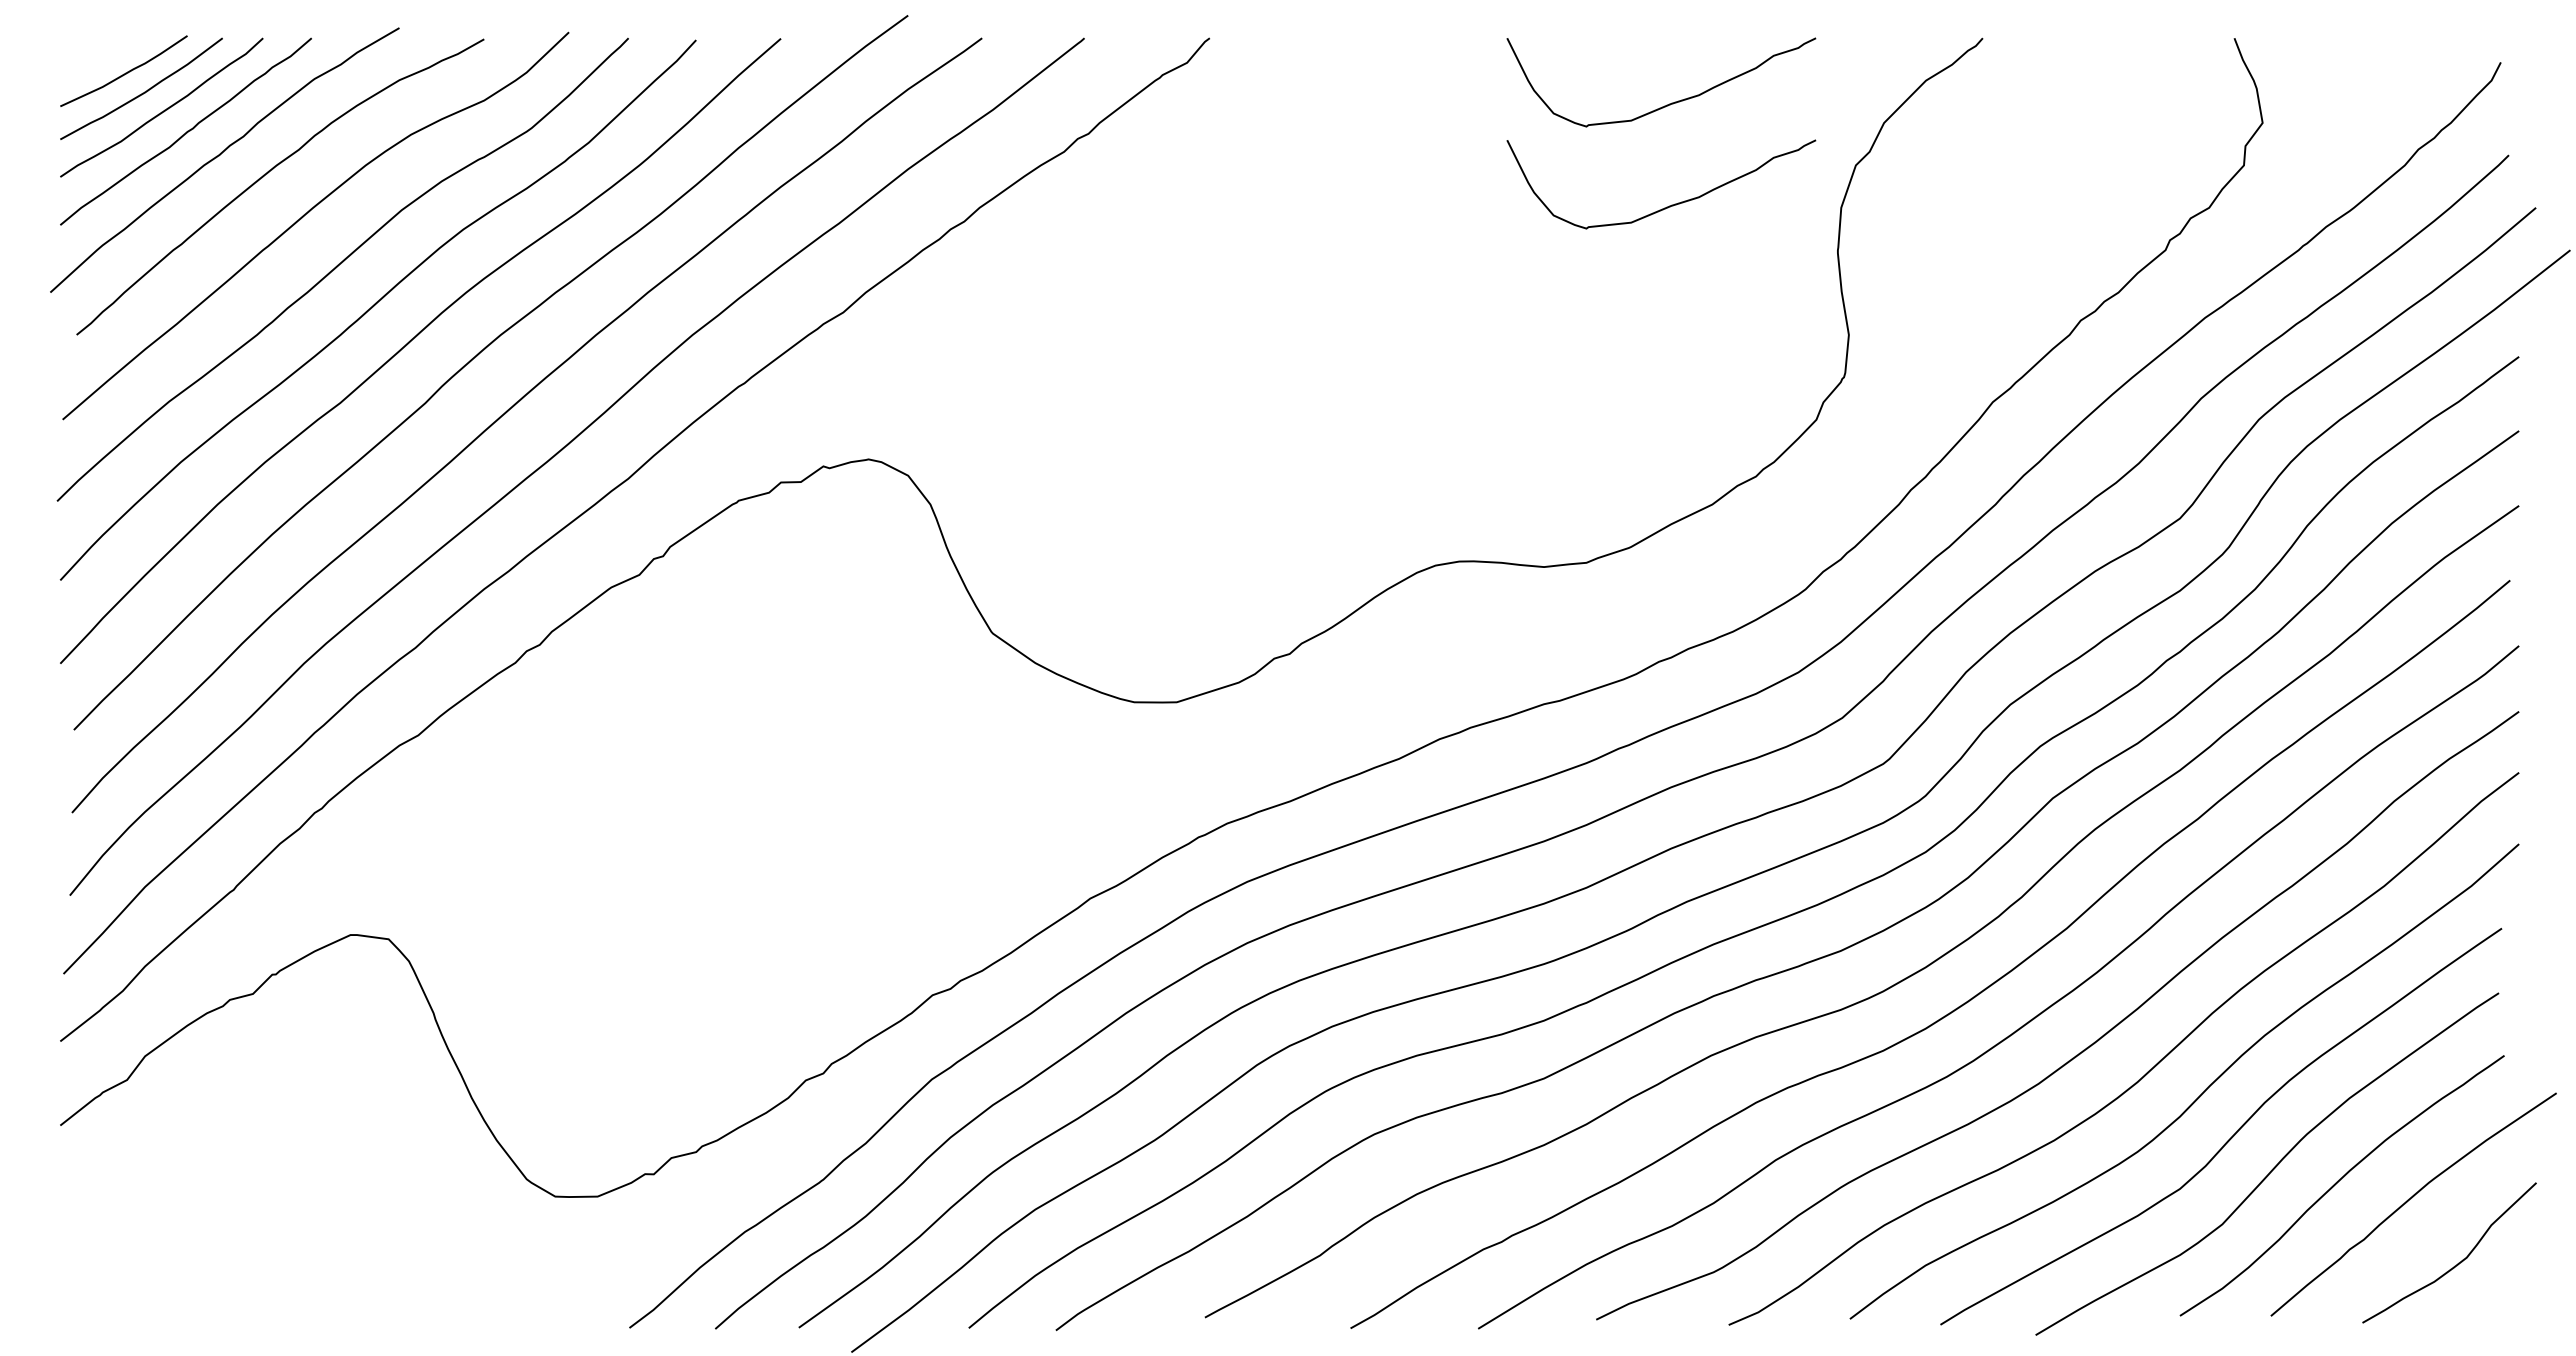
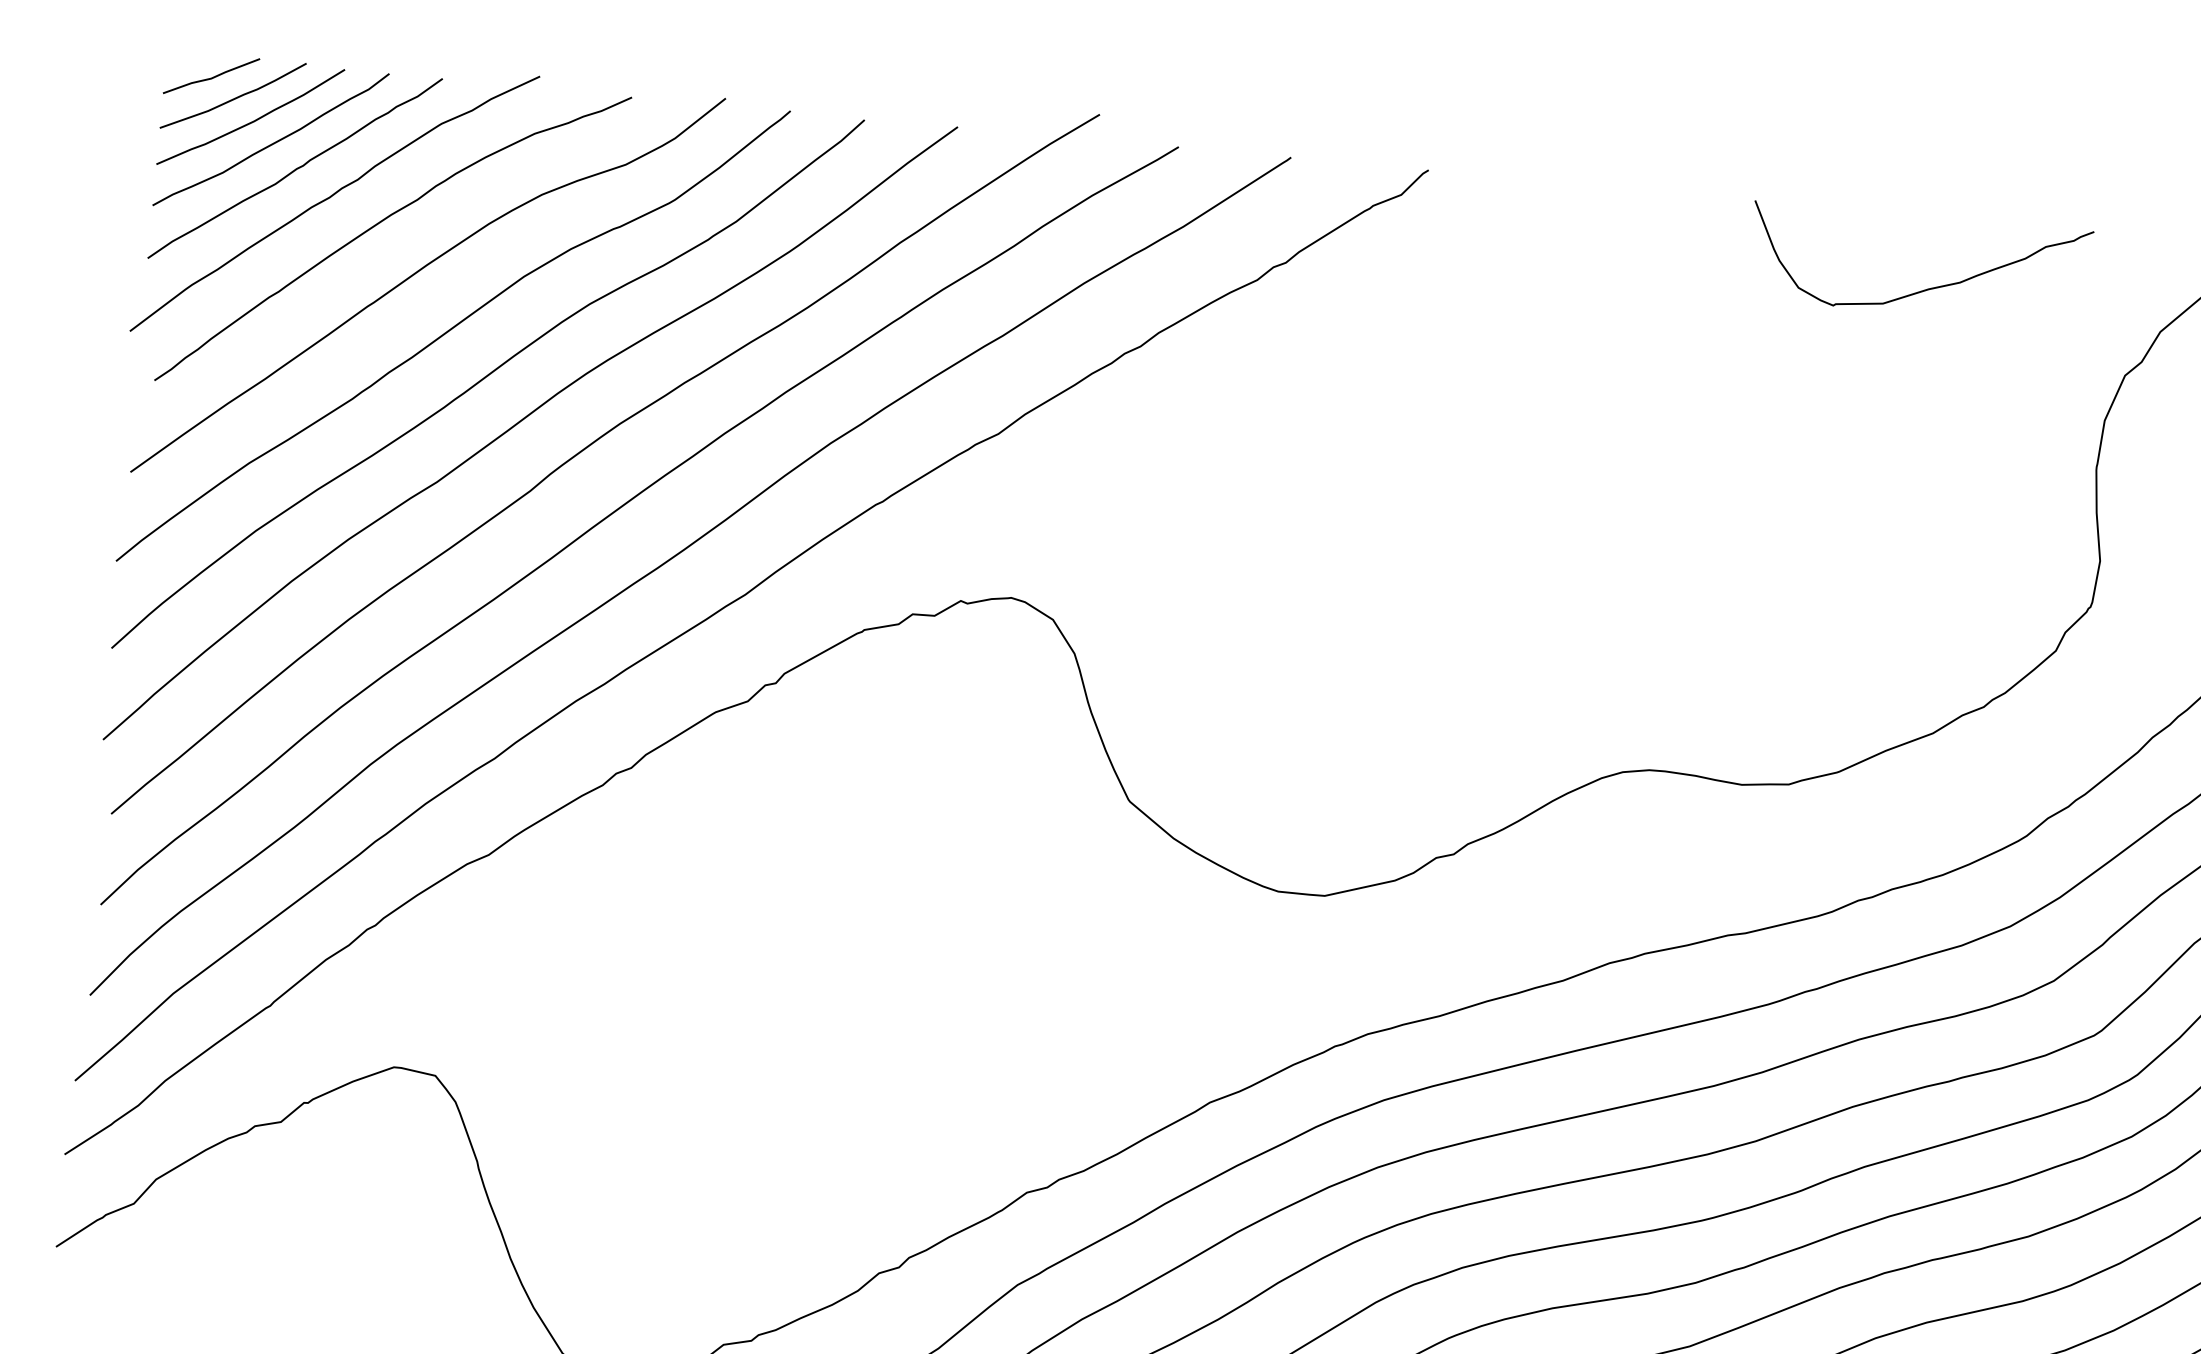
line: (102, 56) -> (211, 77), added
curve: (1671, 204) -> (1918, 399), removed

